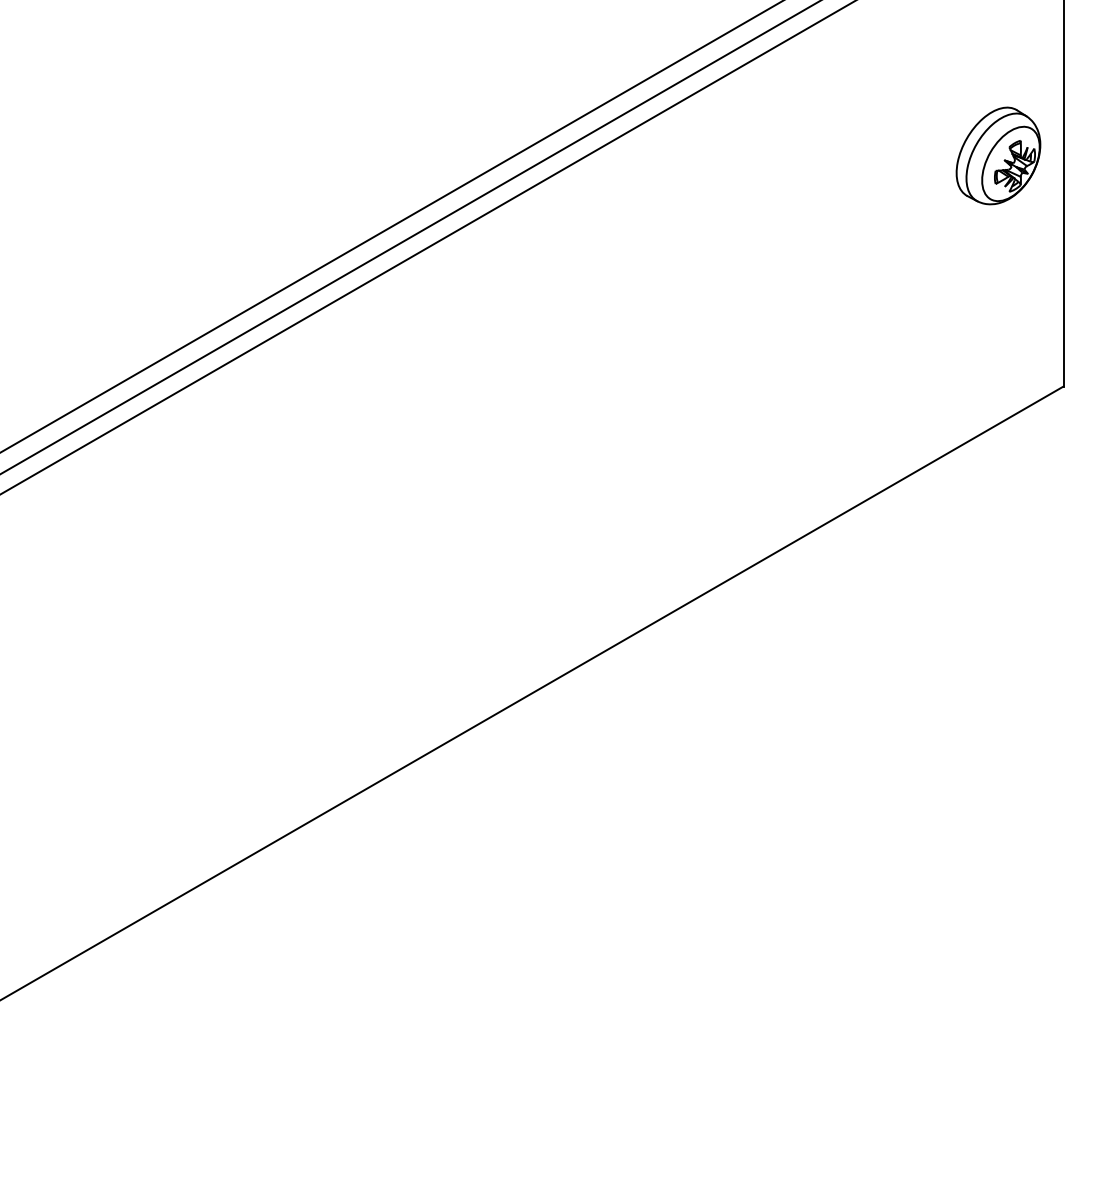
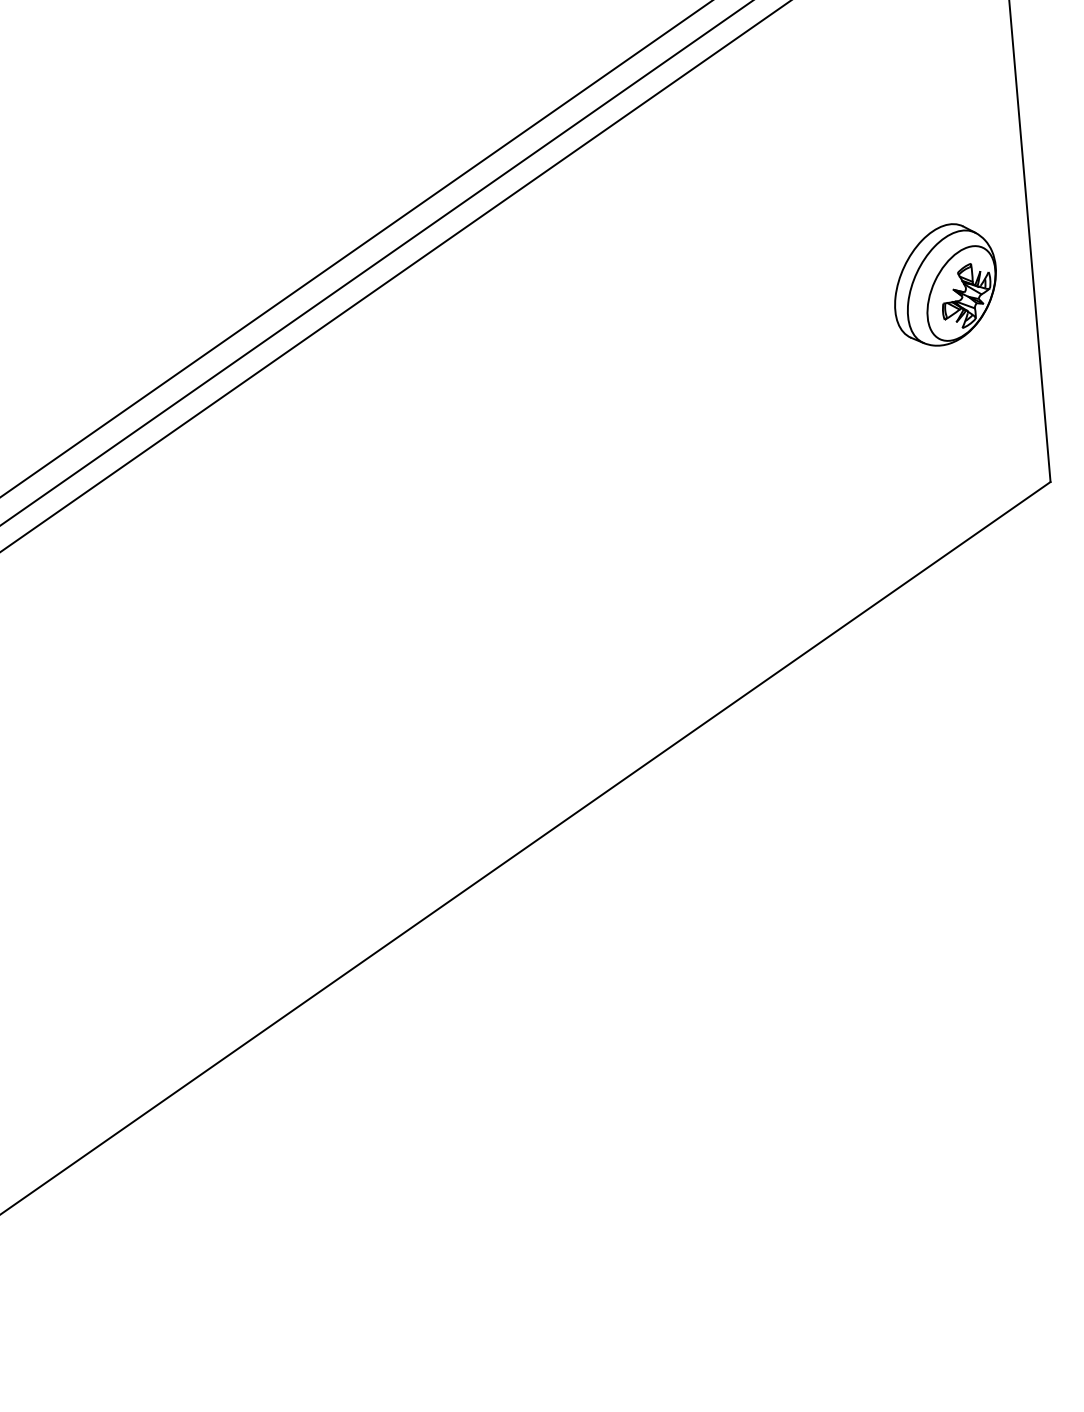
part: (998, 155) -> (945, 284), moved

